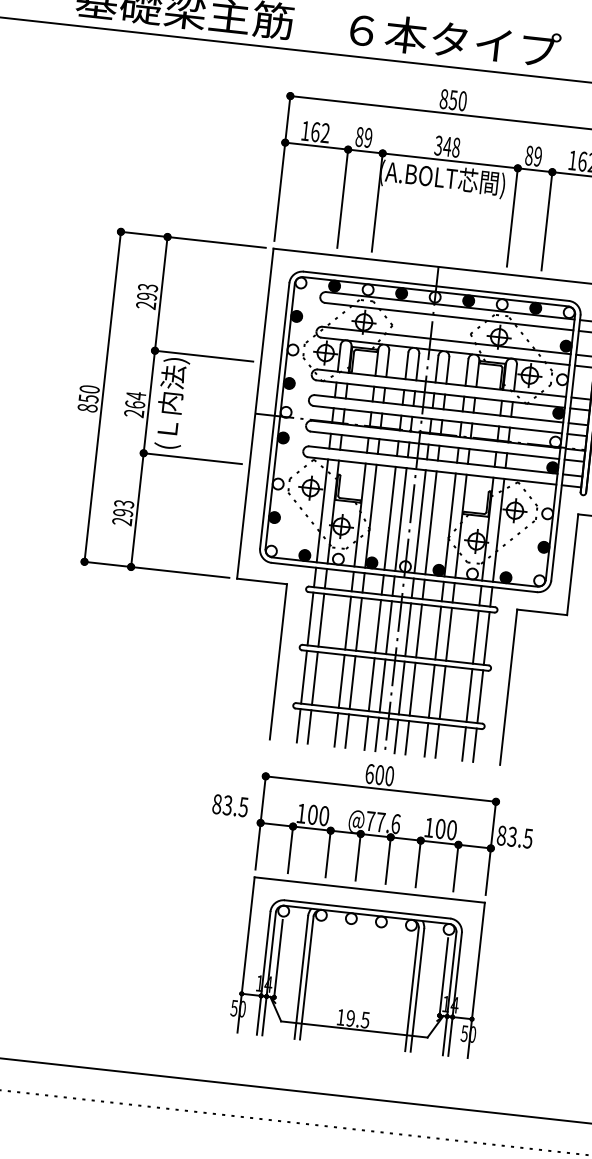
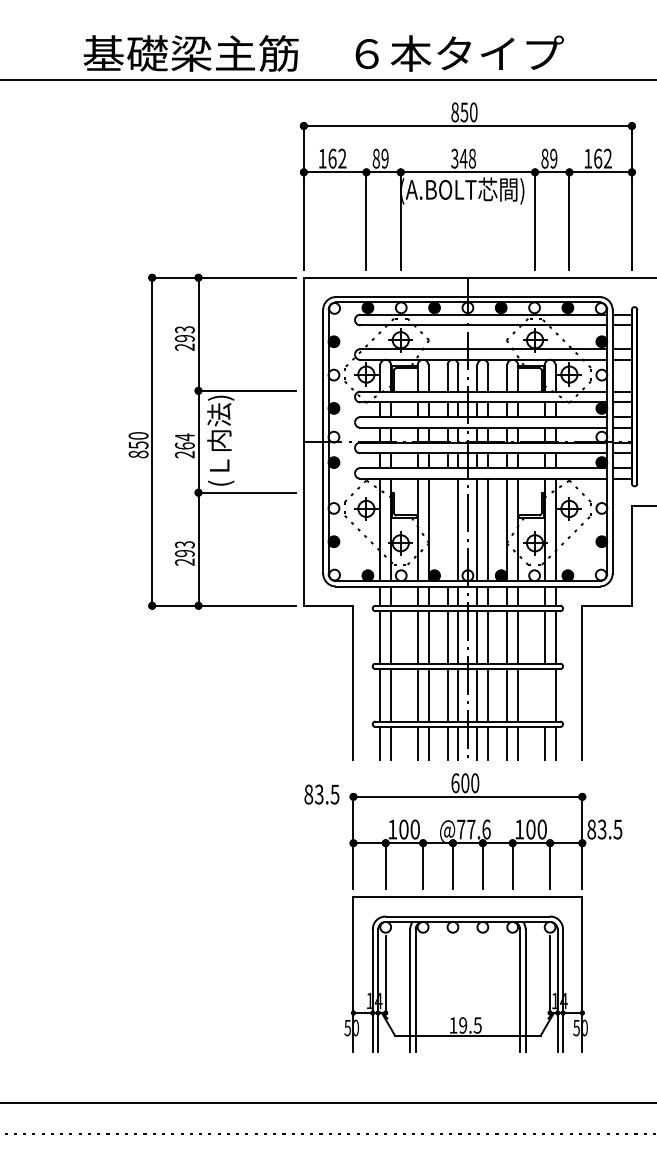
line: (390, 517) -> (447, 529), removed
line: (469, 695) -> (544, 695), removed
text: (229, 805) -> (321, 794), moved

